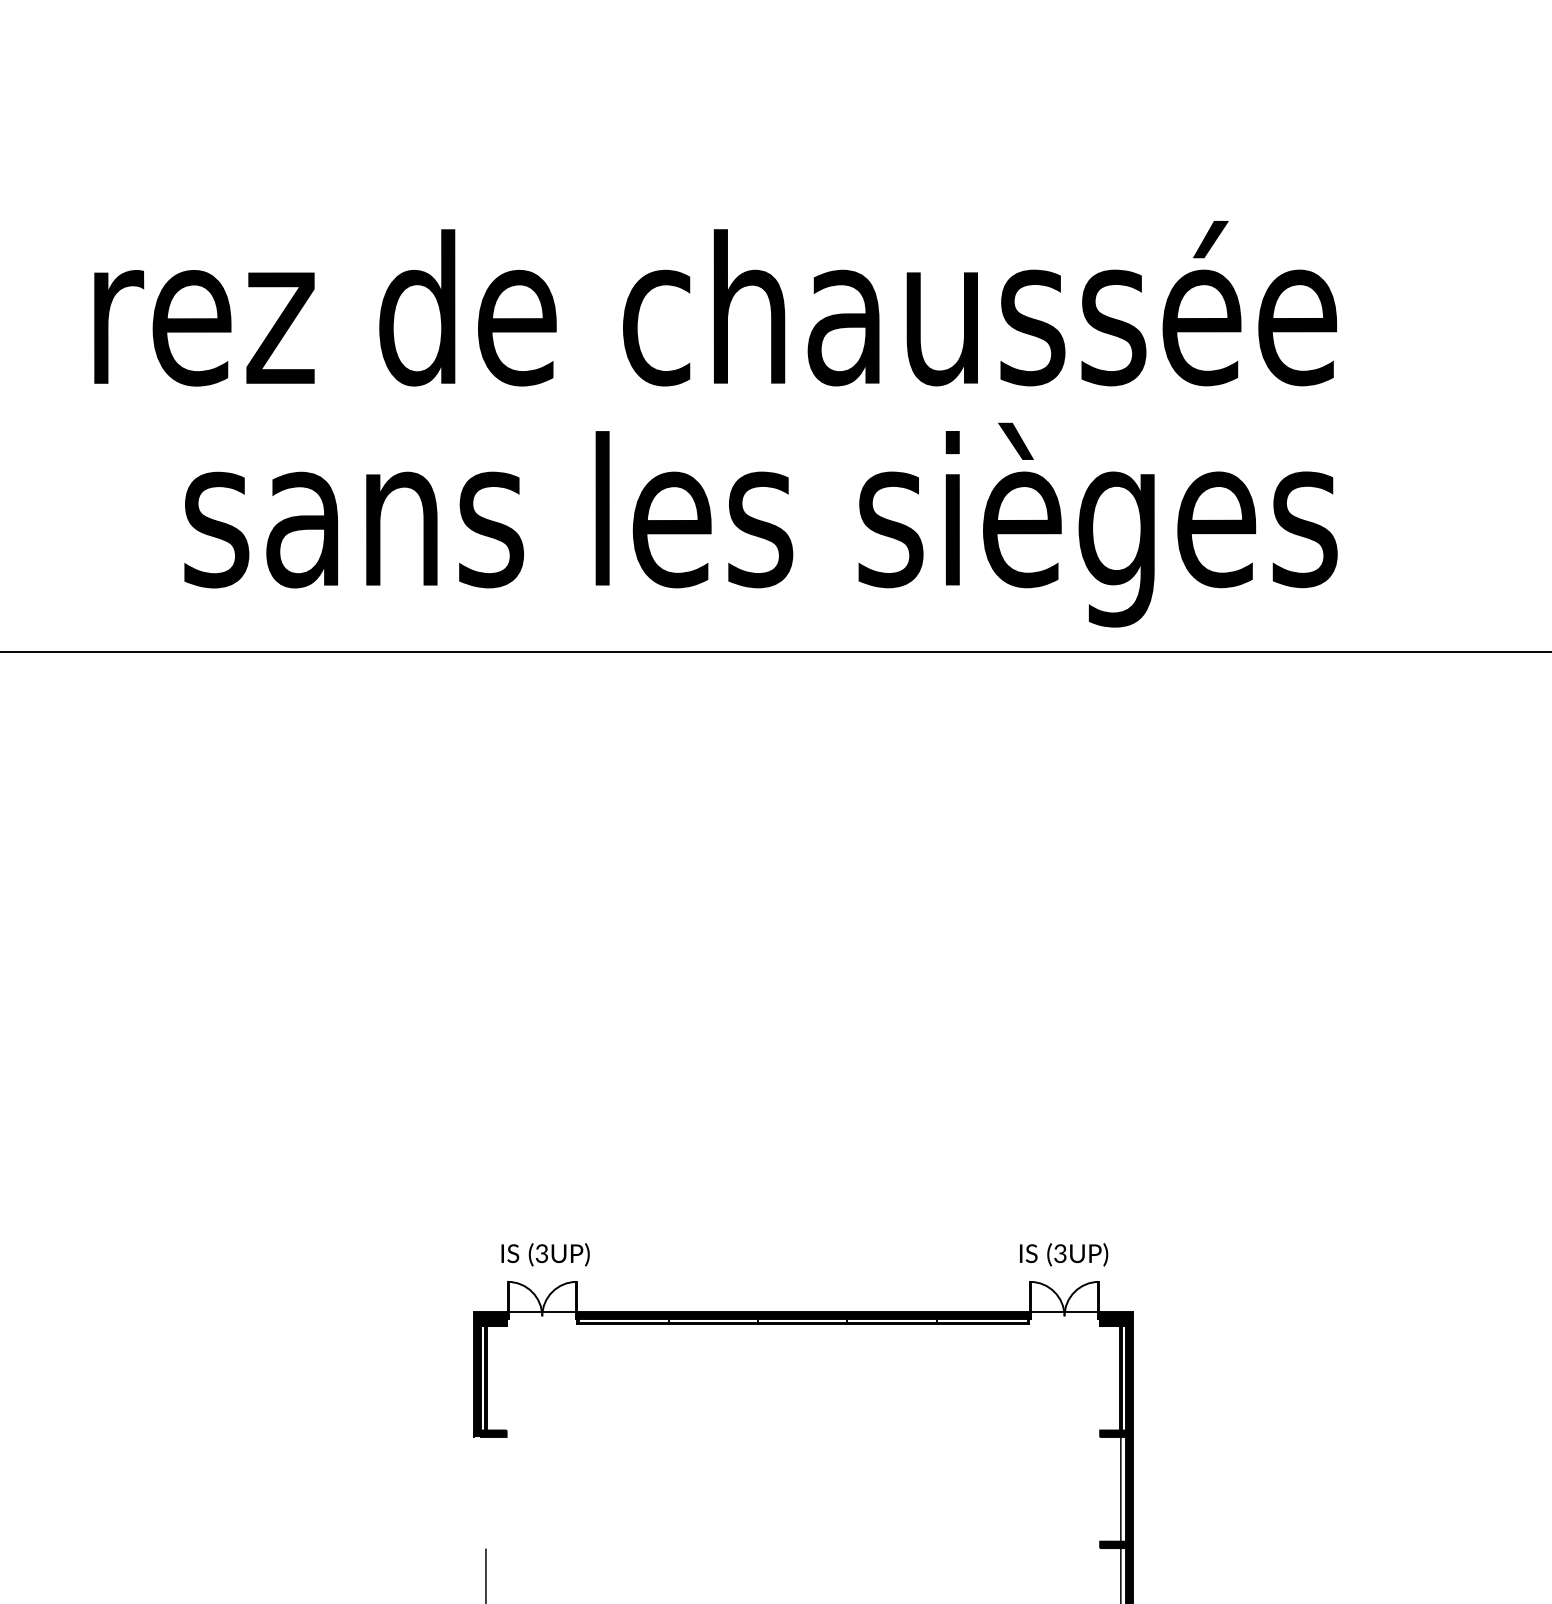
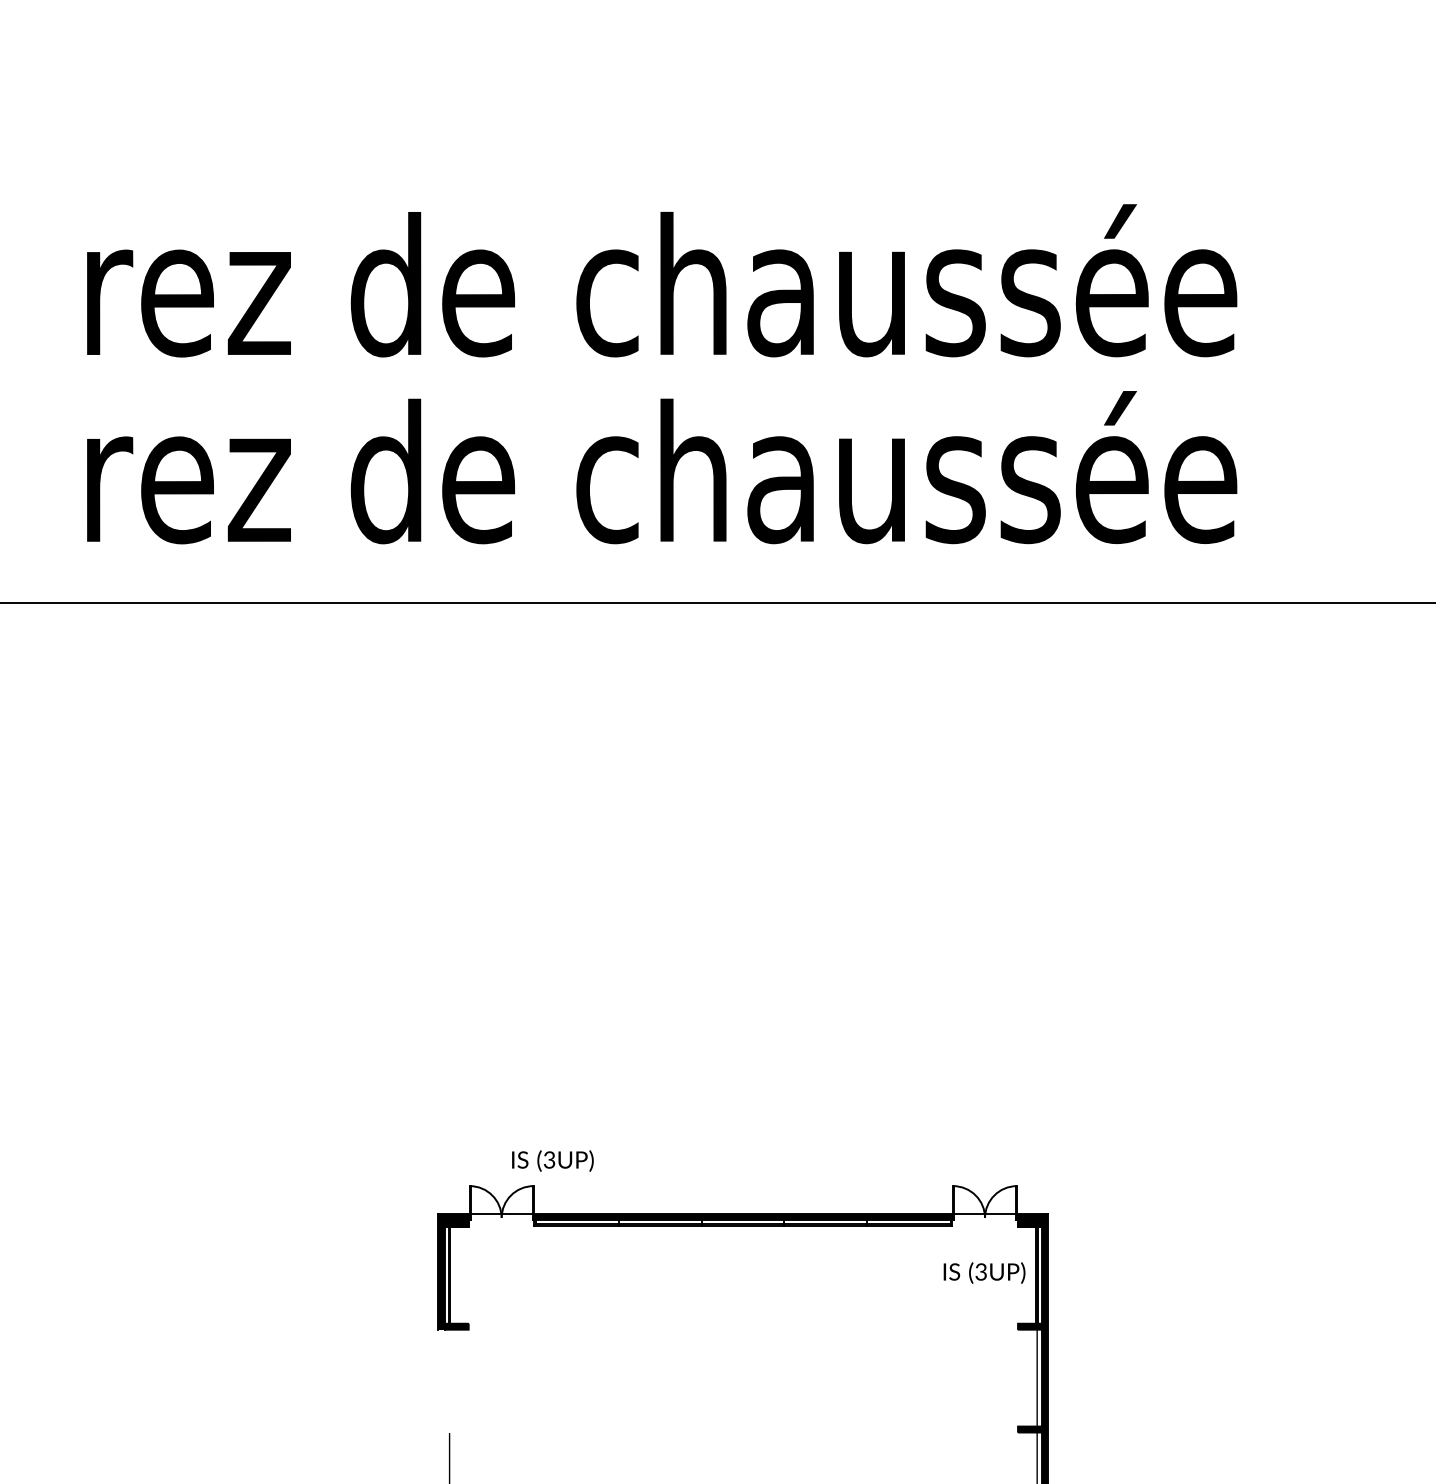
text: (715, 524) -> (662, 485), sans les sièges -> rez de chaussée
text: (545, 1254) -> (552, 1160), moved
text: (1064, 1254) -> (985, 1272), moved

